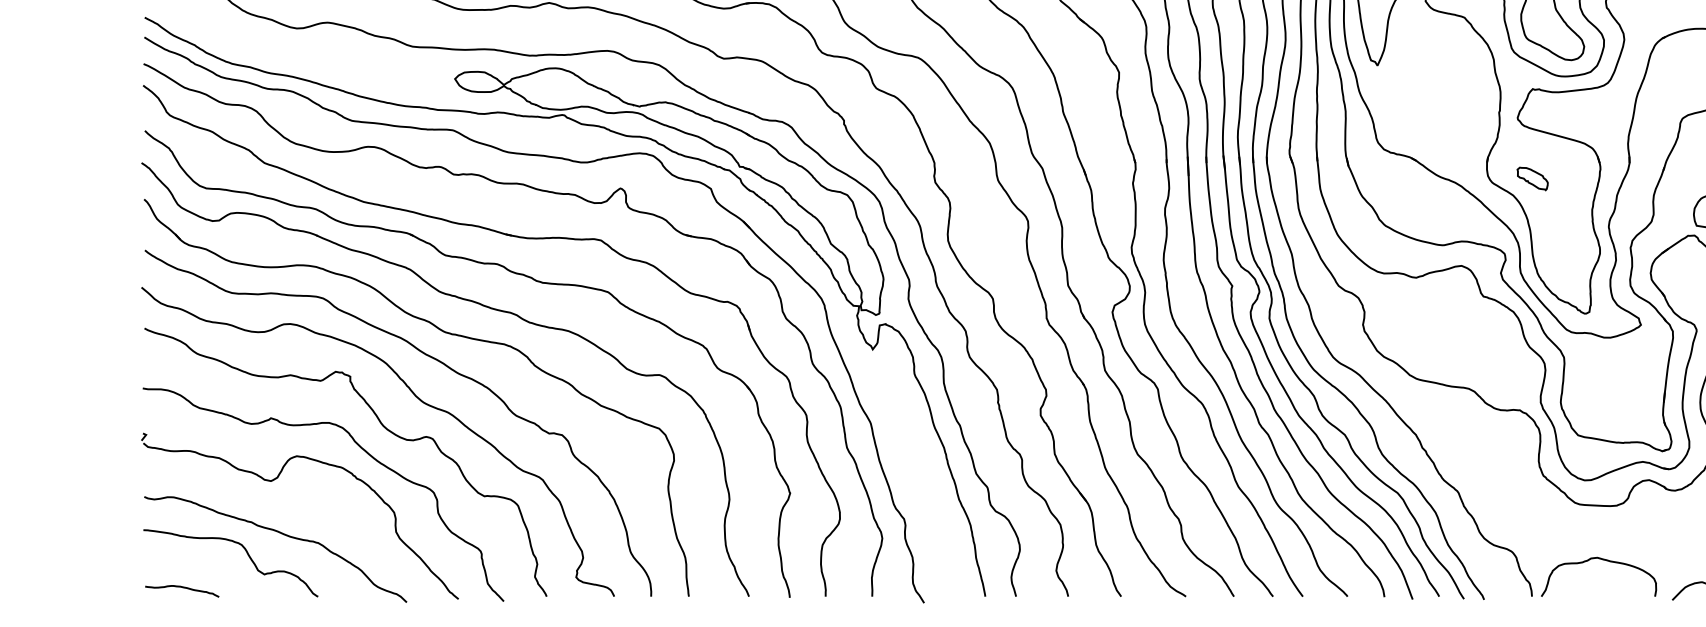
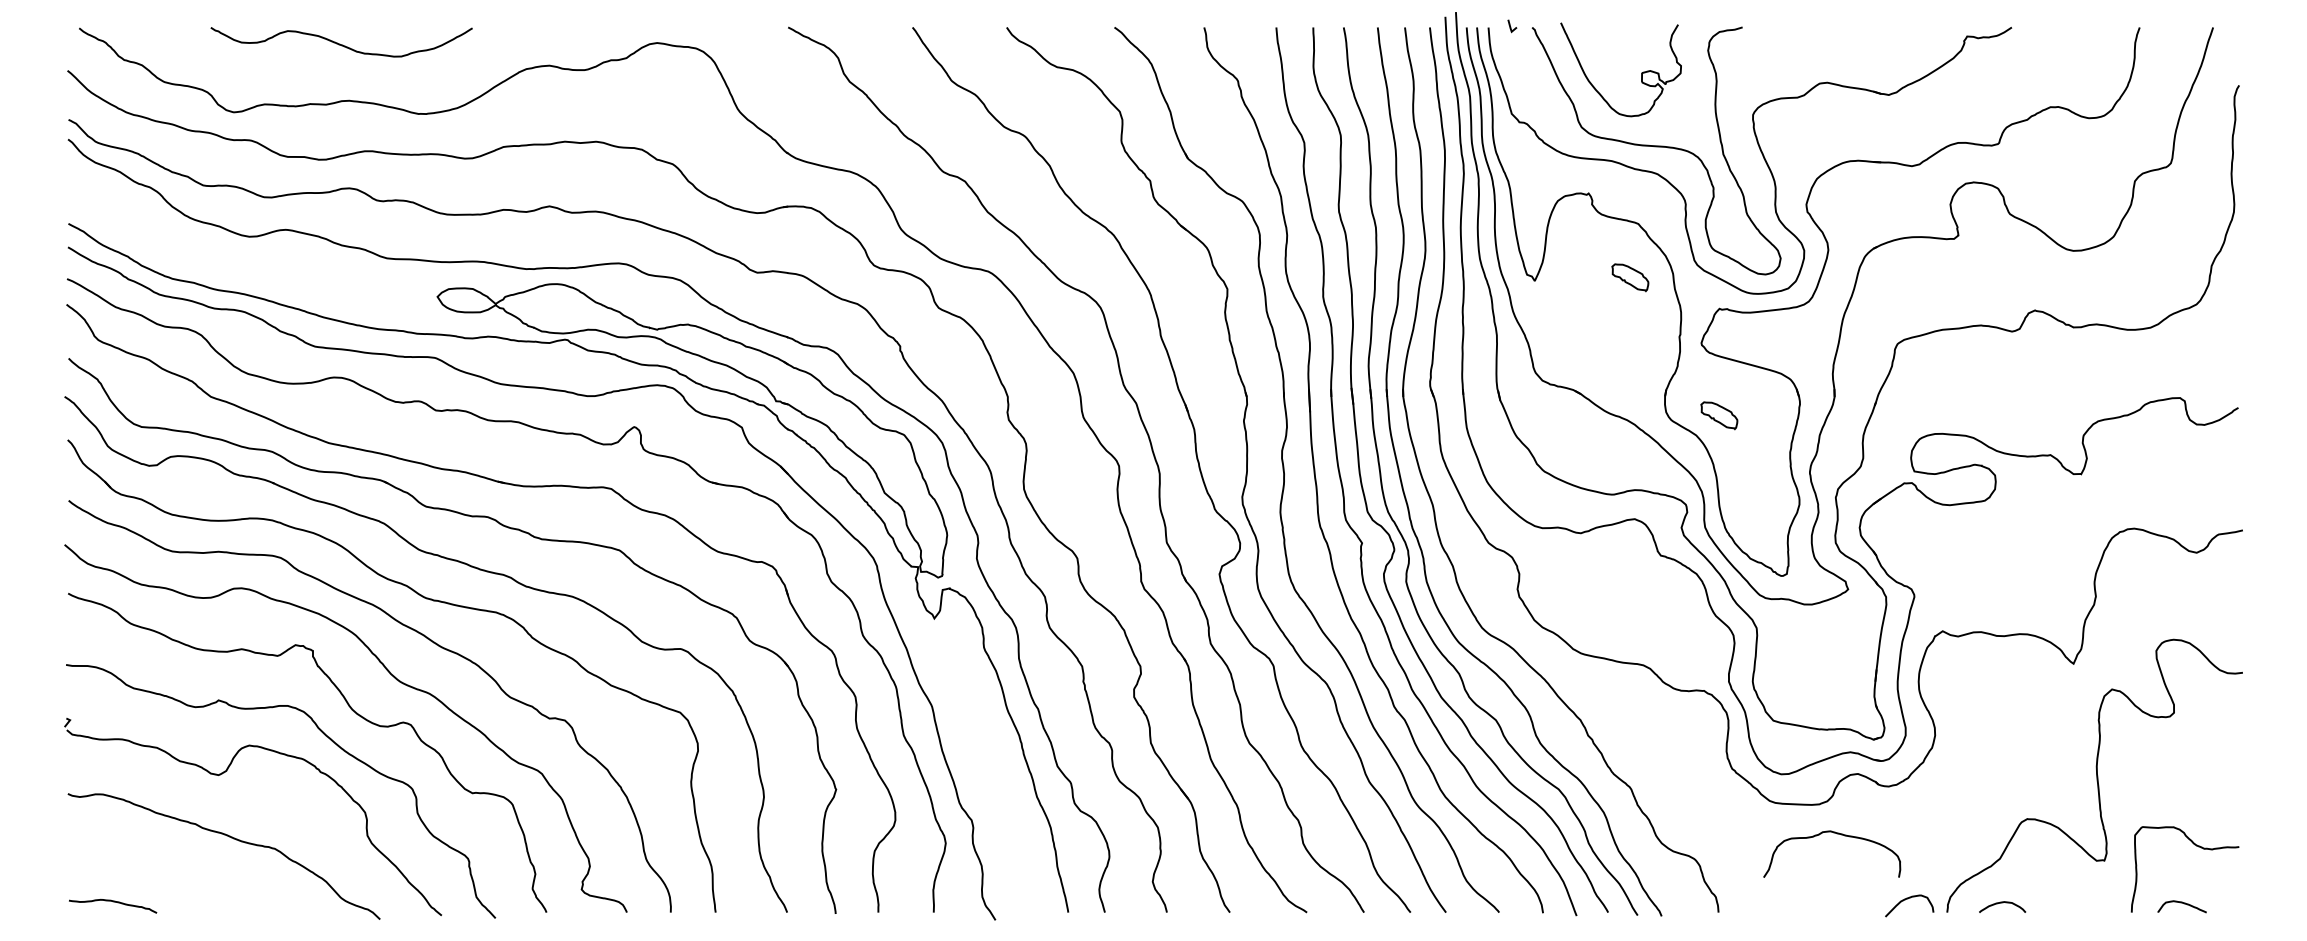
part: (1457, 62) -> (1630, 277), added
curve: (247, 554) -> (190, 862), removed
curve: (1603, 560) -> (1837, 834), moved

